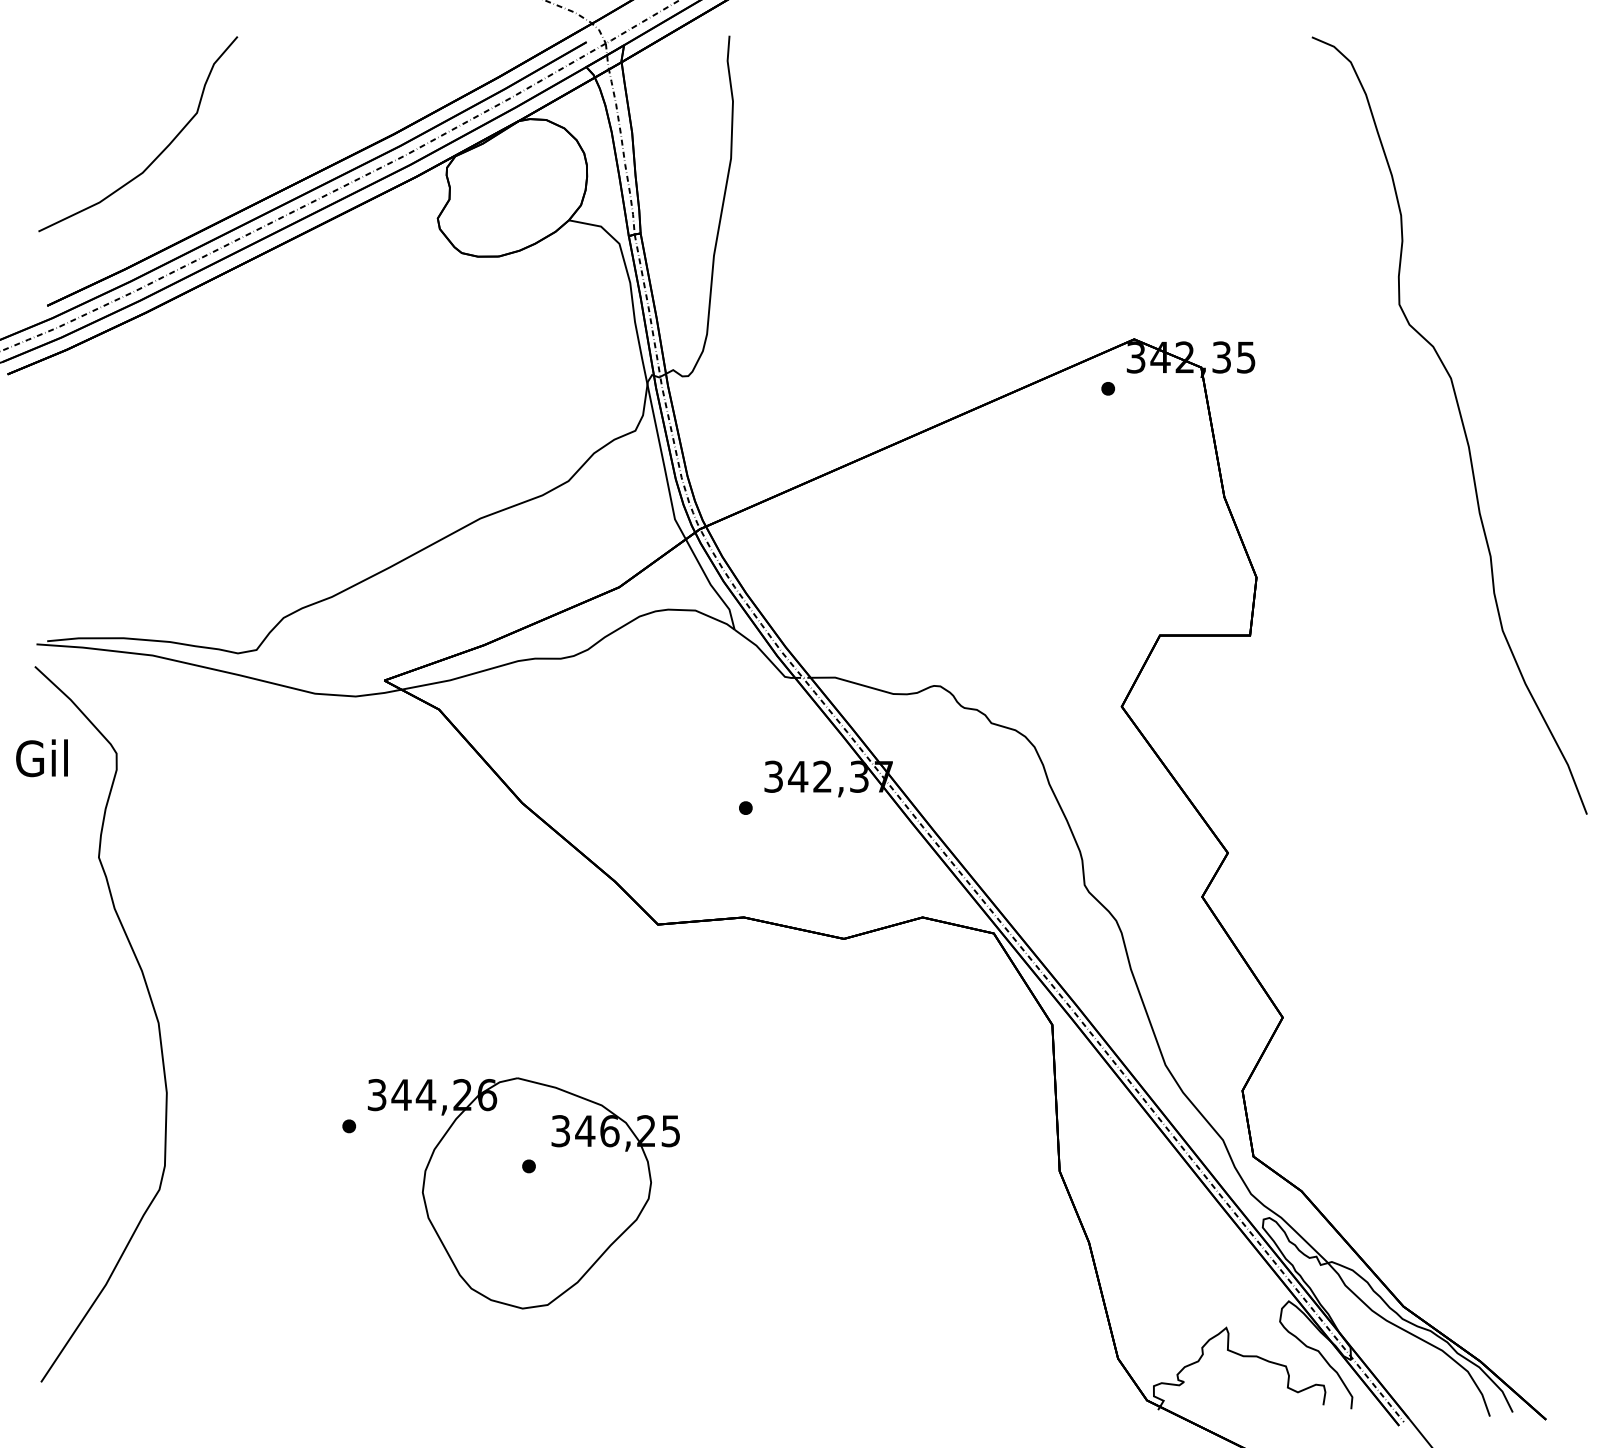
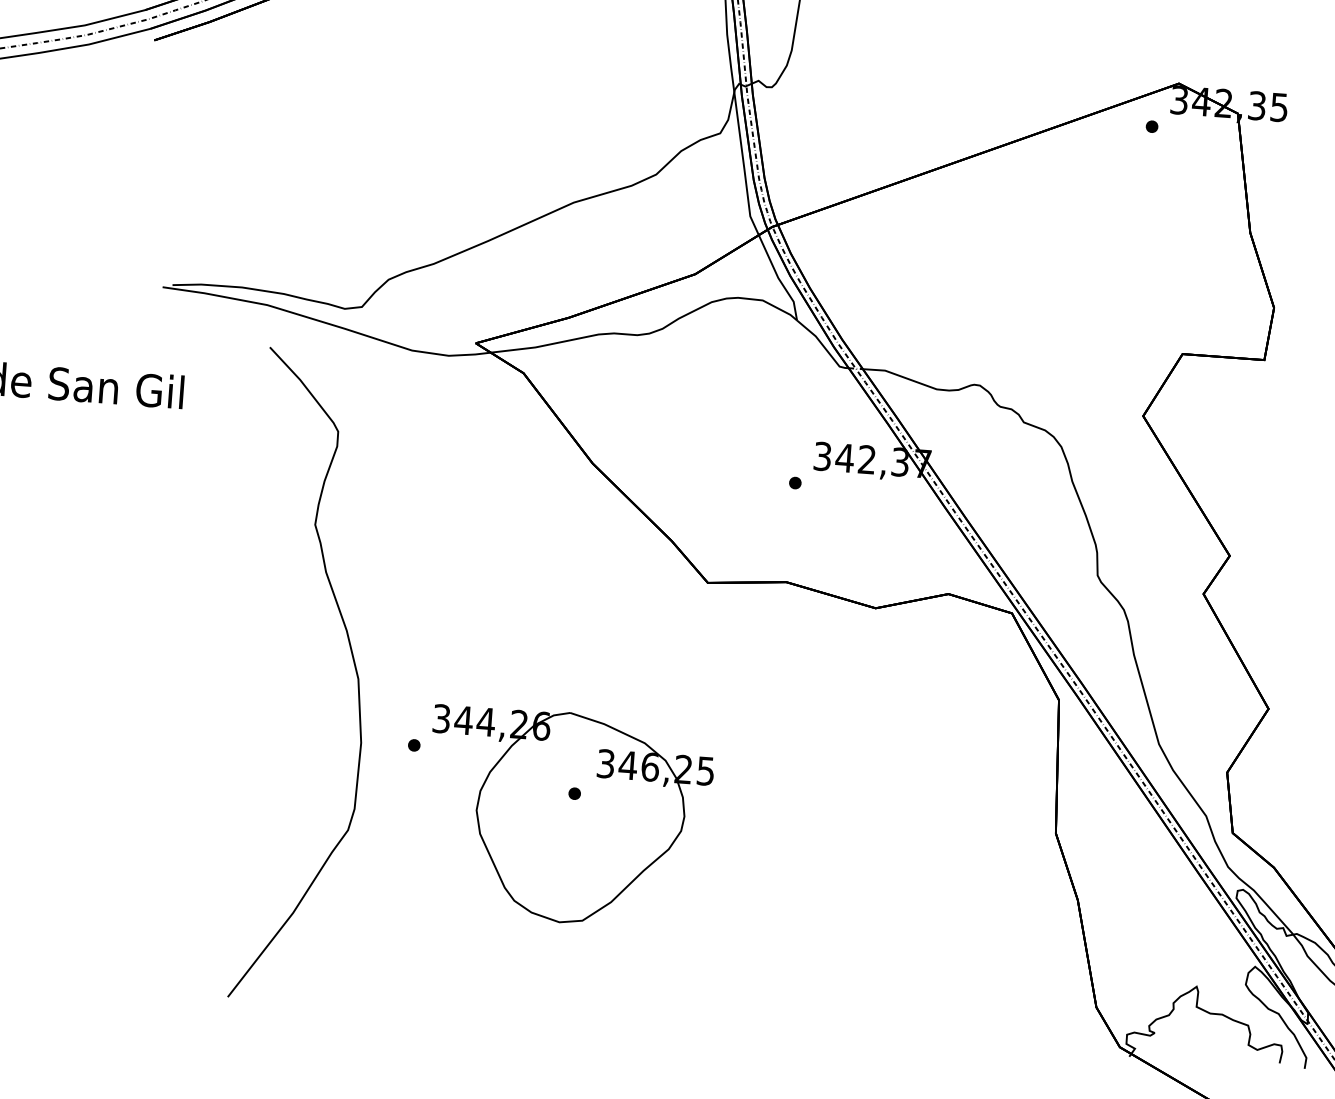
curve: (152, 1007) -> (353, 664), moved

